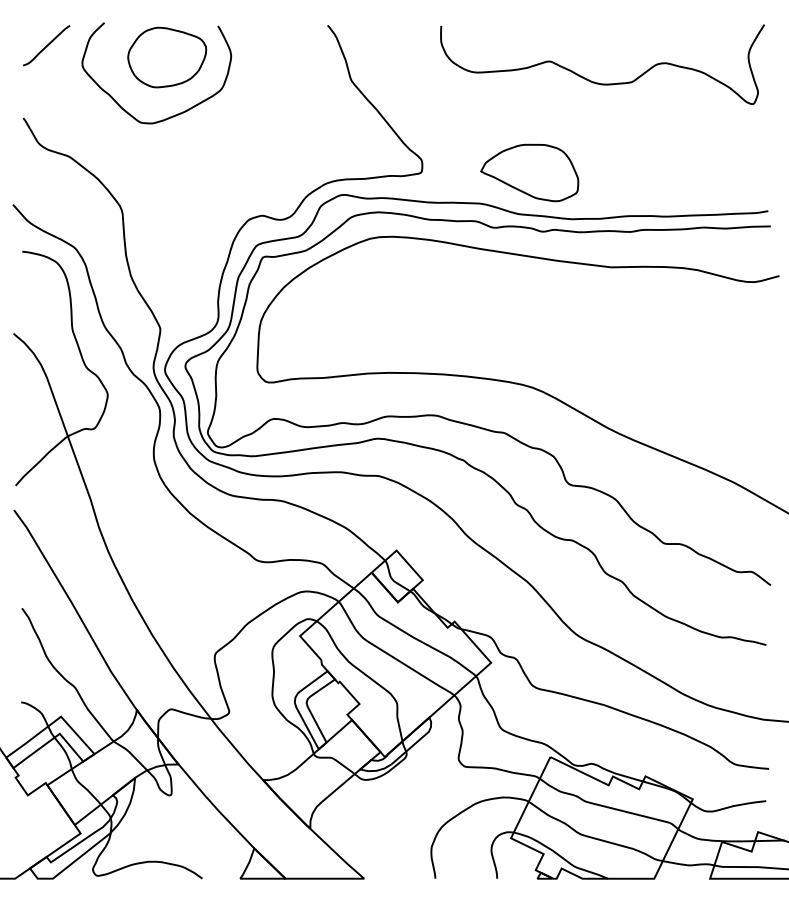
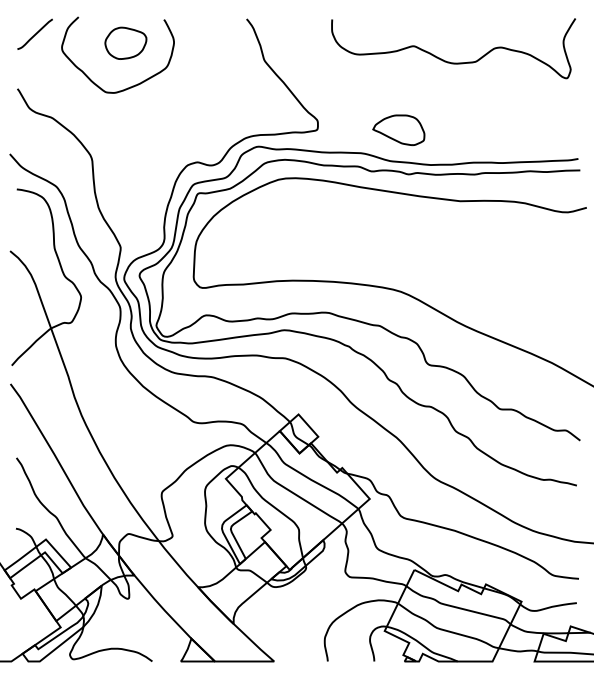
part: (166, 57) -> (125, 43), size x0.7
part: (529, 173) -> (398, 130), size x0.7

